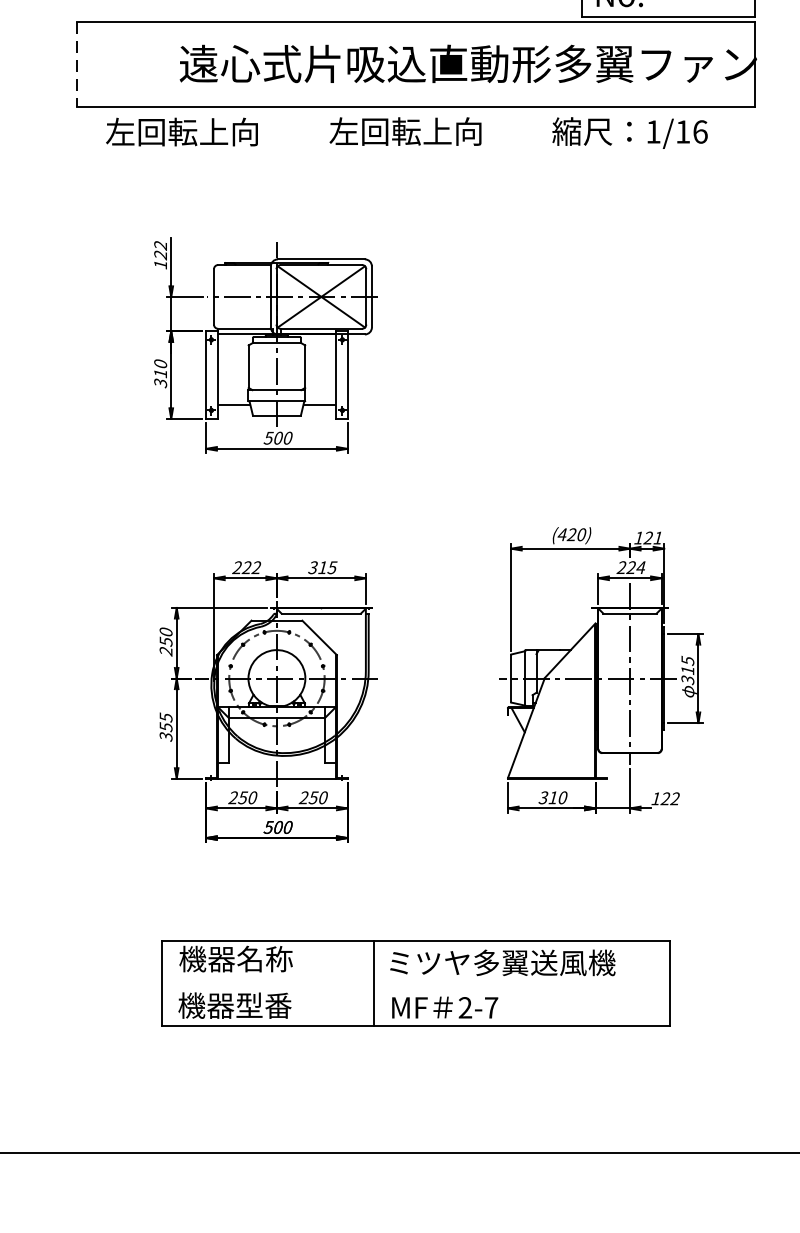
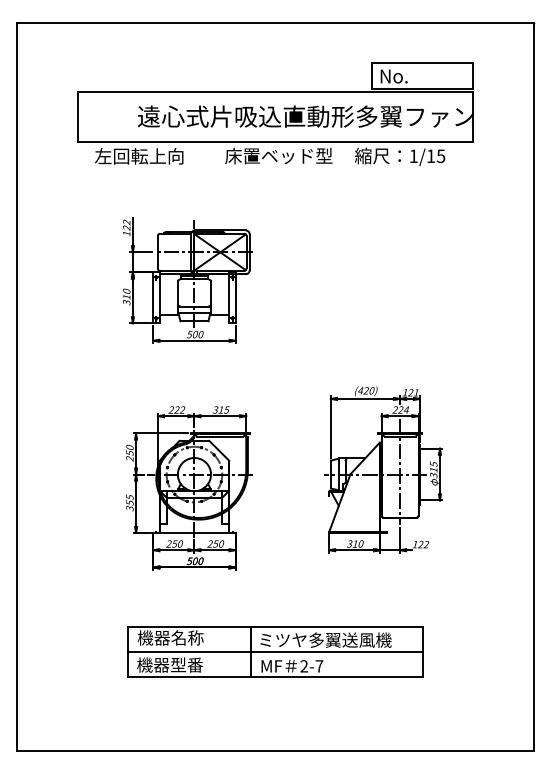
line: (77, 65) -> (78, 117), dashed -> solid
text: (421, 130) -> (278, 155), 左回転上向 -> 床置ベッド型
text: (699, 132) -> (440, 156), 1/16 -> 1/15
line: (416, 984) -> (275, 652), added

